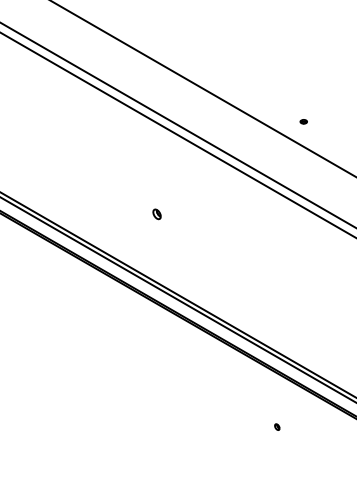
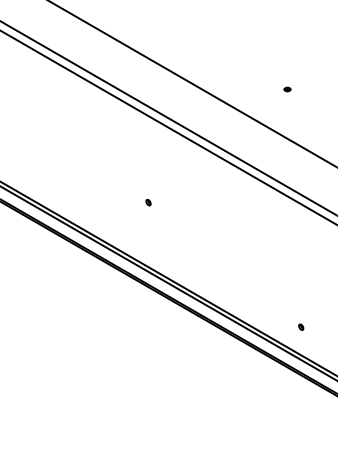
part: (303, 121) -> (287, 89), moved
part: (156, 214) -> (148, 202), size x0.62
part: (277, 426) -> (301, 326), moved

